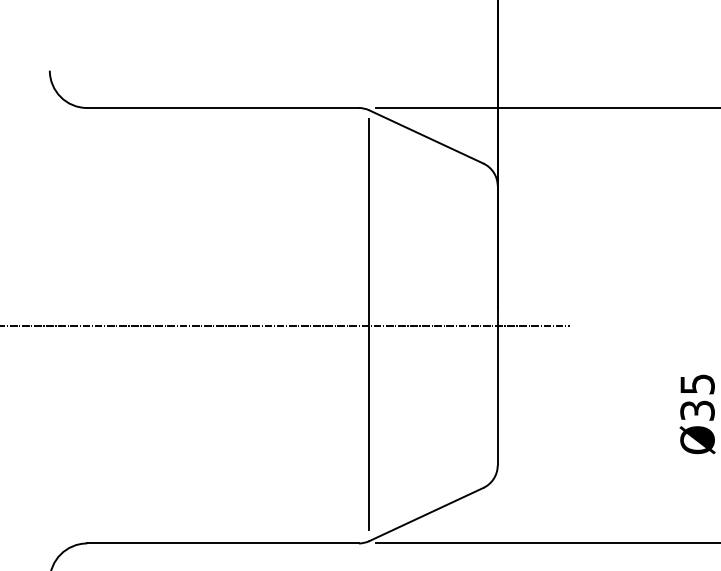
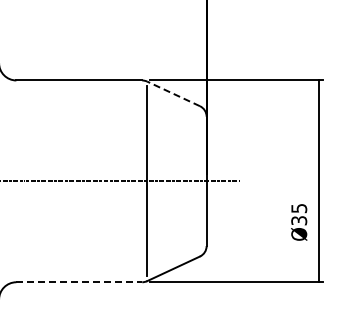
line: (426, 136) -> (173, 93), solid -> dashed
line: (223, 543) -> (79, 282), solid -> dashed

